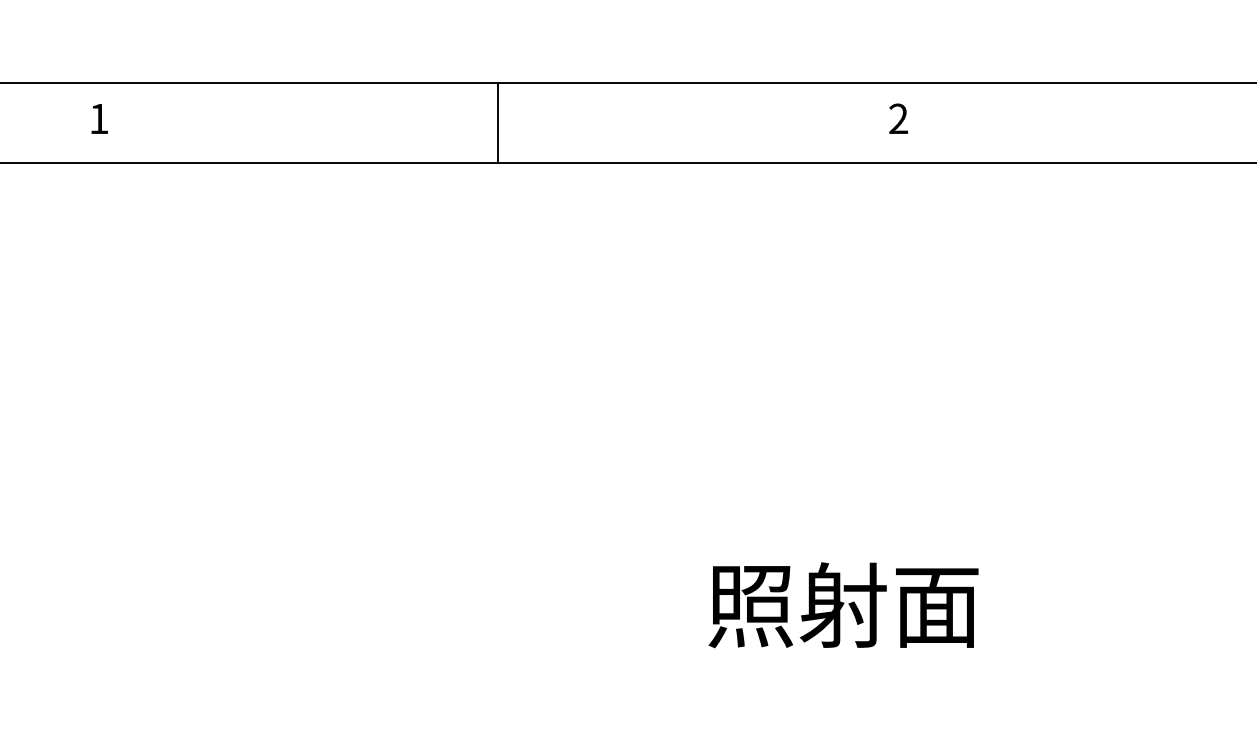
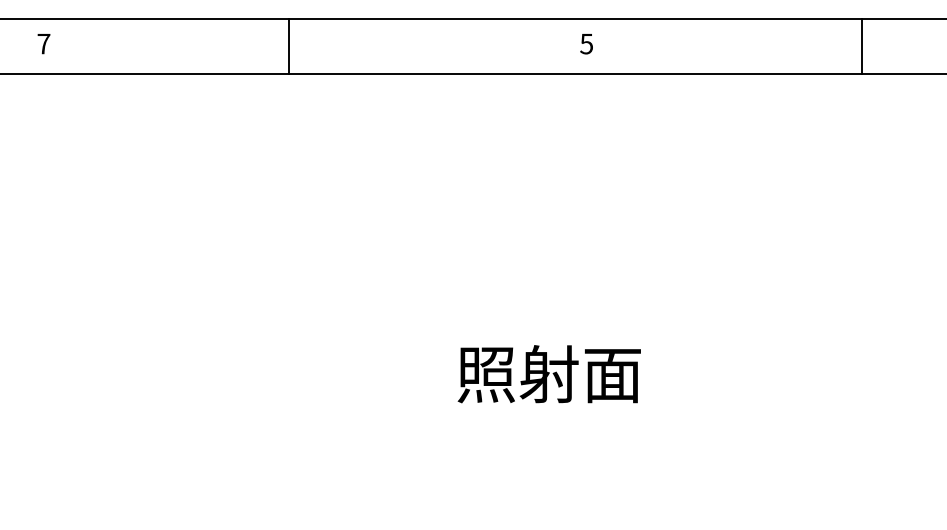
text: (898, 118) -> (586, 43), 2 -> 5
text: (98, 119) -> (43, 44), 1 -> 7
line: (497, 122) -> (288, 46), moved

